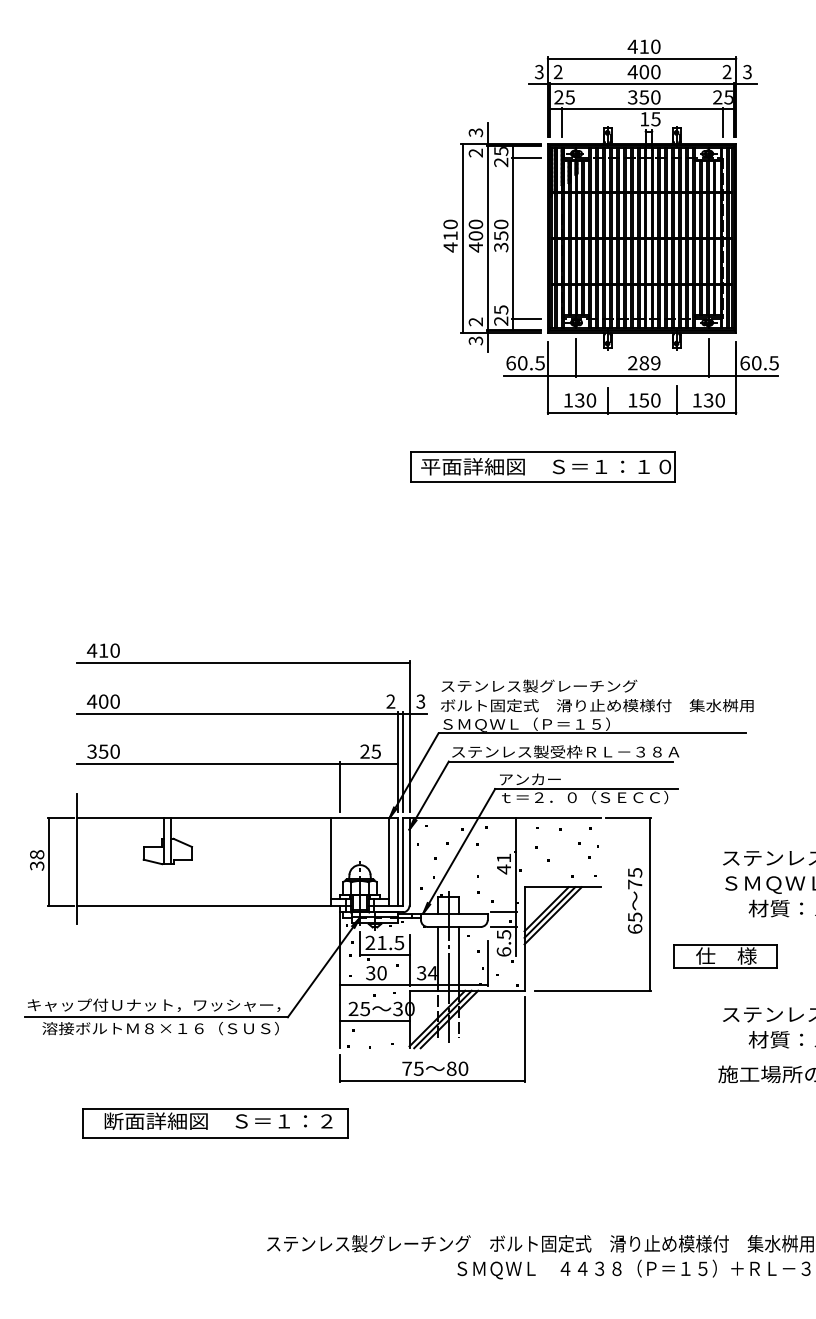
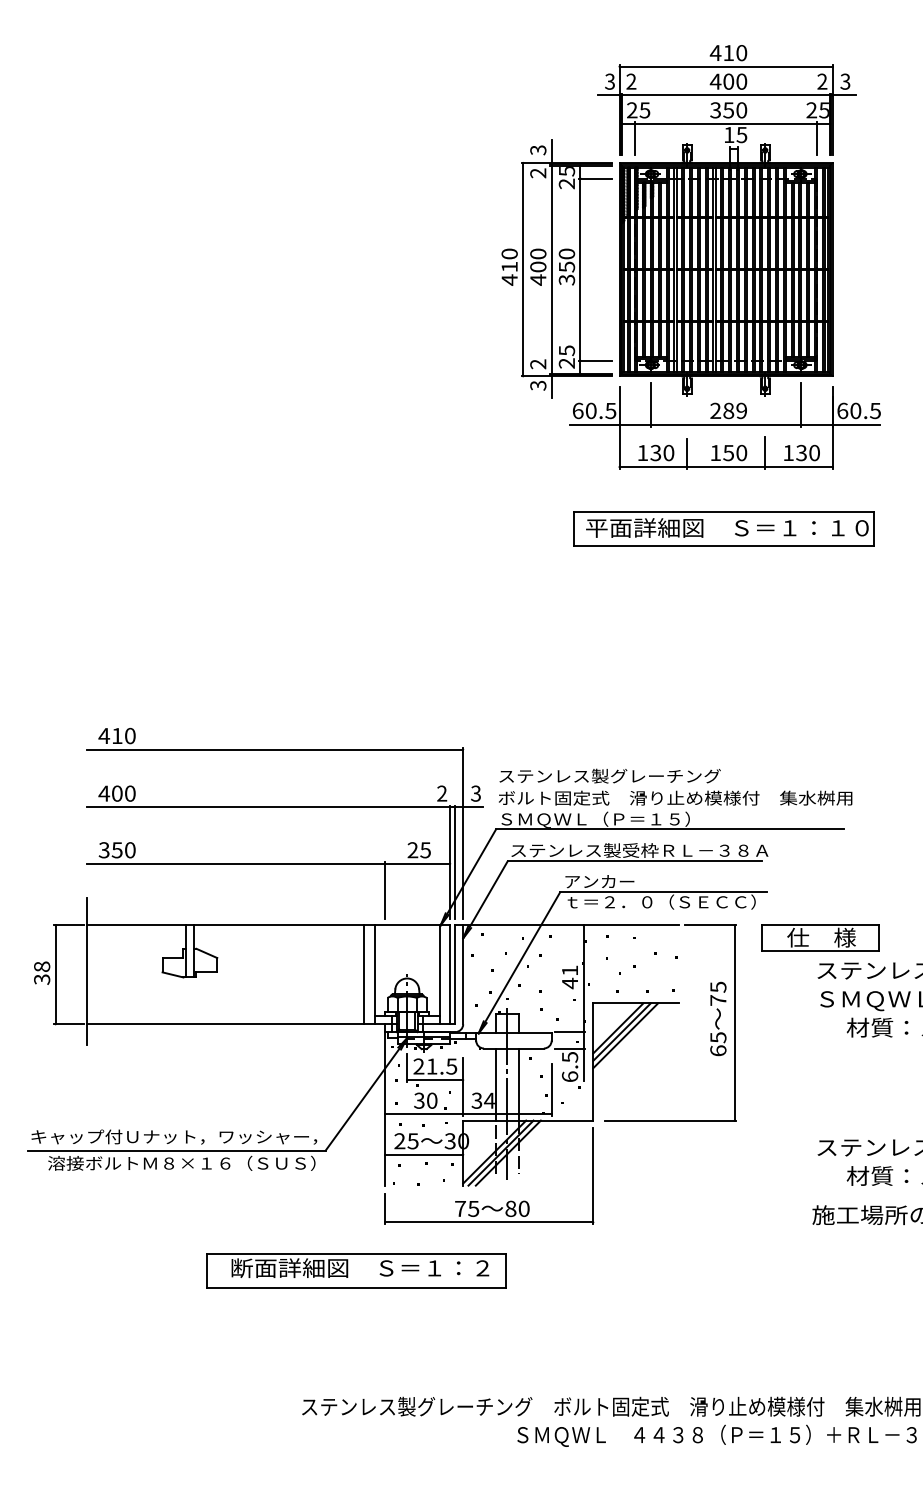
part: (542, 466) -> (723, 527), moved
line: (322, 861) -> (364, 974), added
part: (725, 956) -> (820, 938), moved
part: (215, 1123) -> (356, 1270), moved

